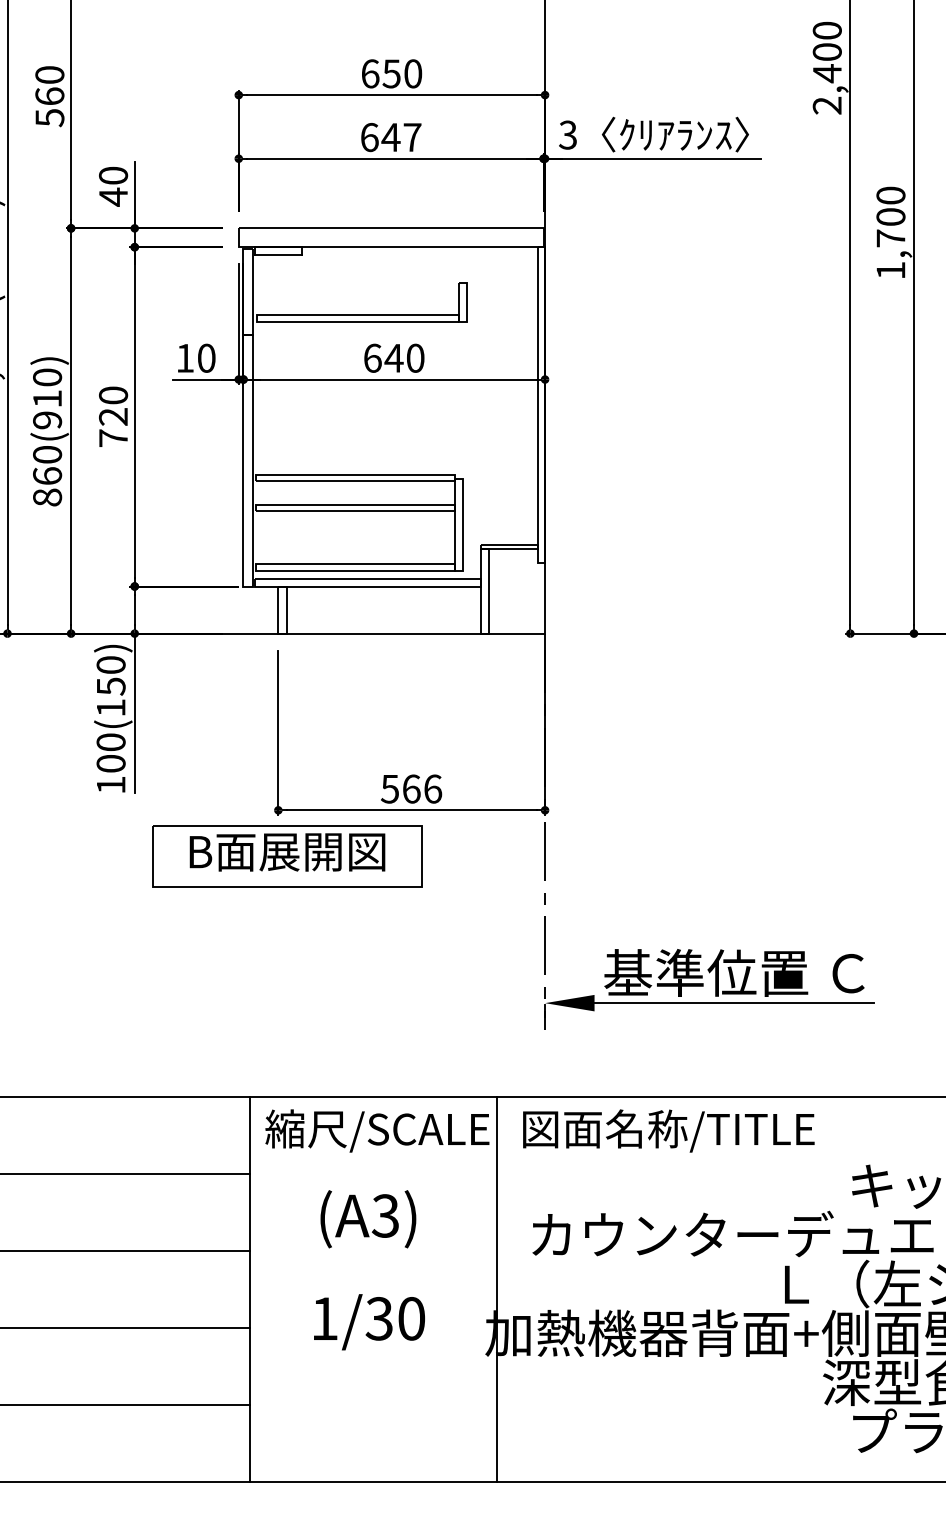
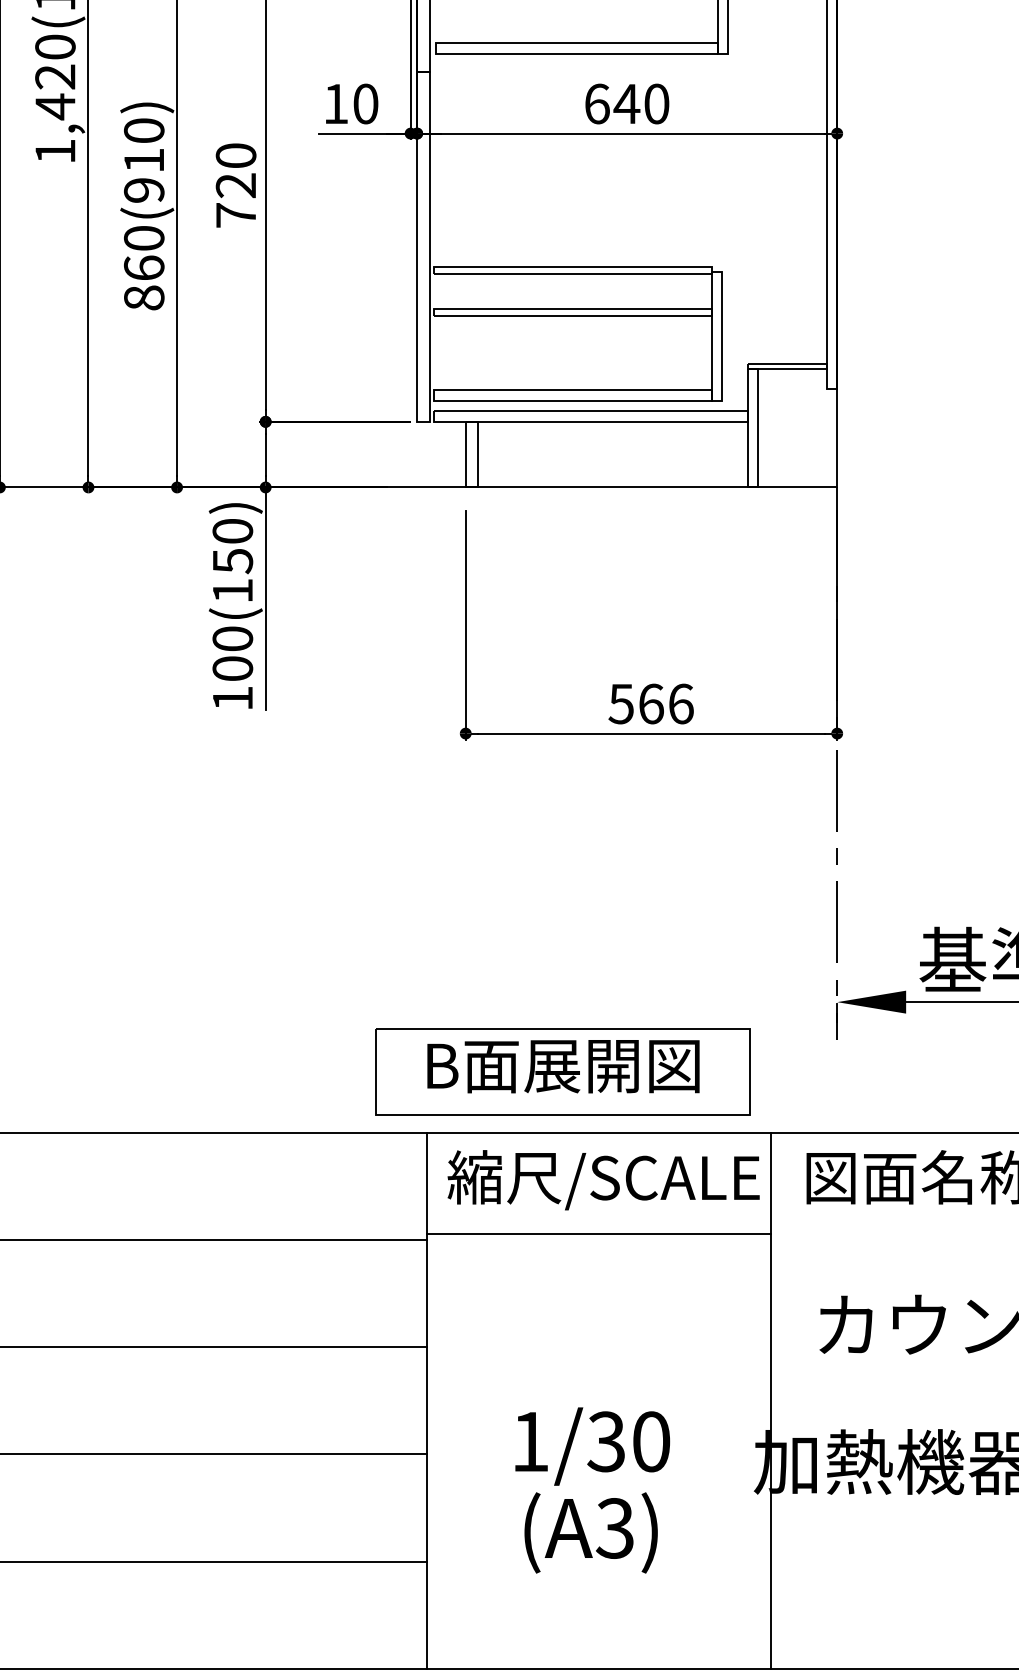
part: (287, 856) -> (563, 1072), moved
line: (373, 1169) -> (598, 1233), added
text: (368, 1219) -> (591, 1533), moved

